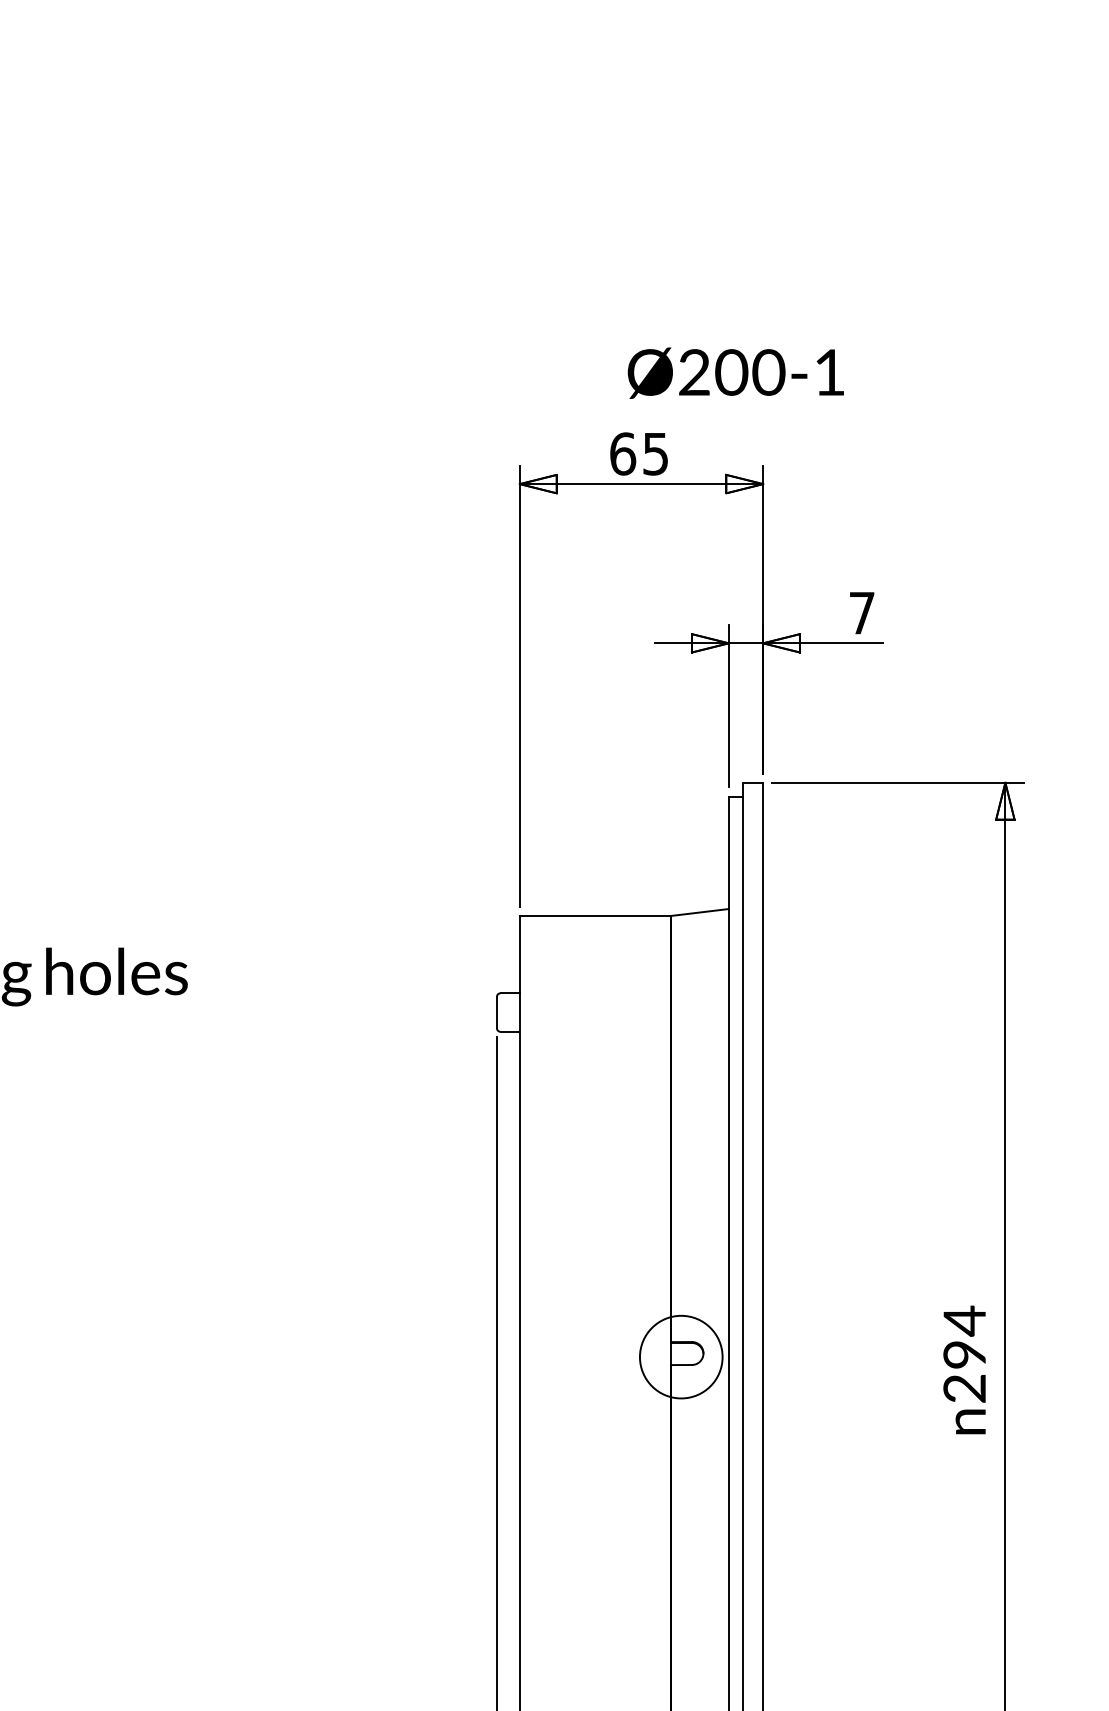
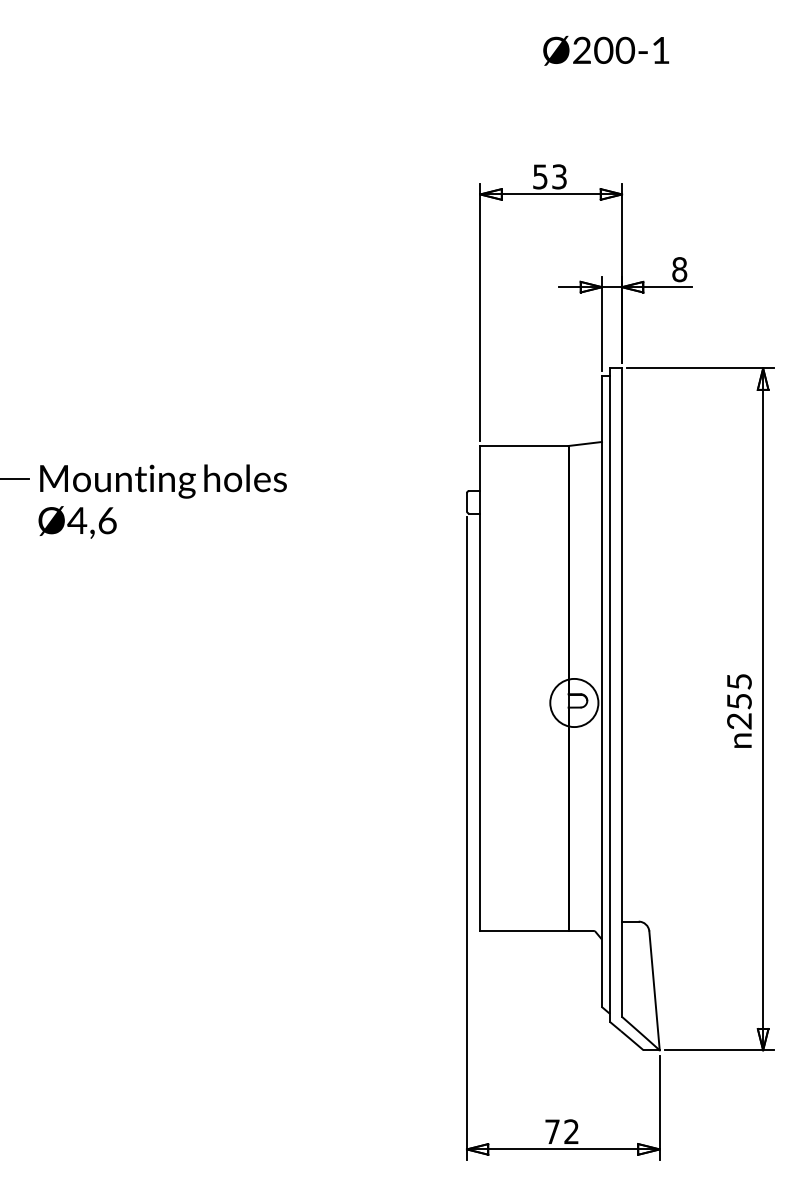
text: (736, 372) -> (606, 50), moved
text: (638, 453) -> (549, 176), 65 -> 53
text: (861, 612) -> (679, 269), 7 -> 8
text: (964, 1337) -> (739, 691), 294 -> 255

